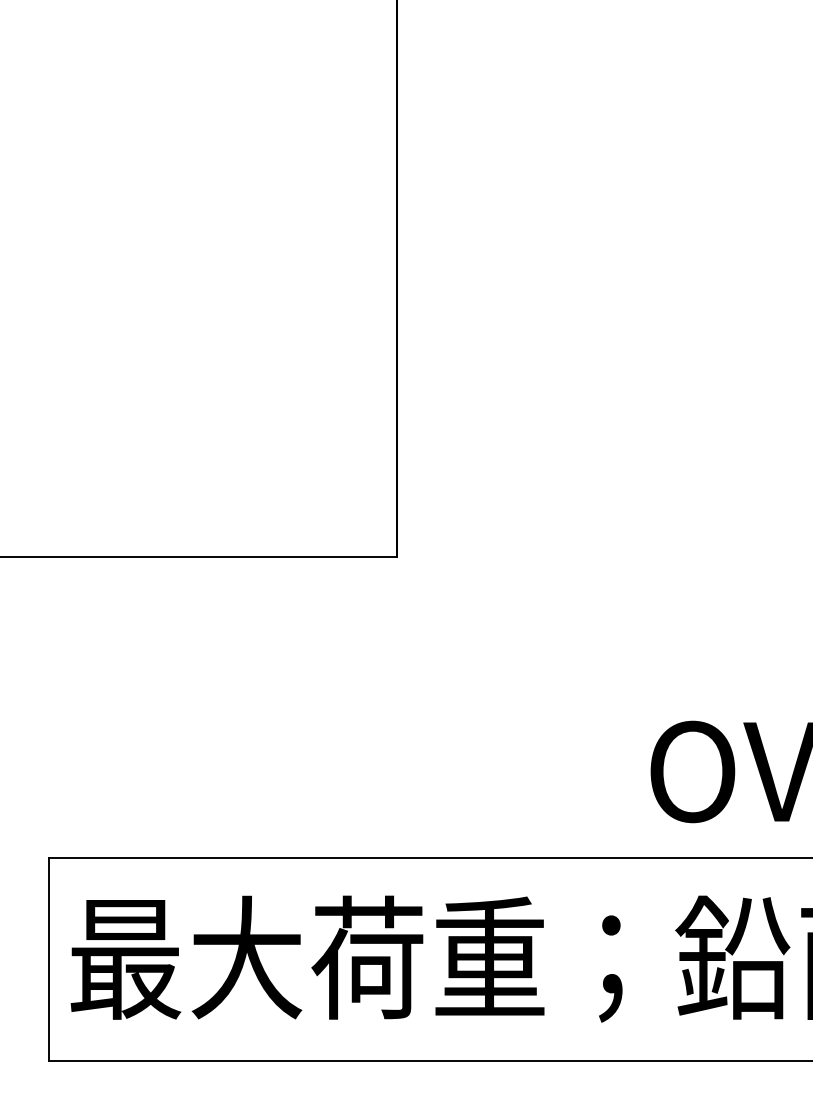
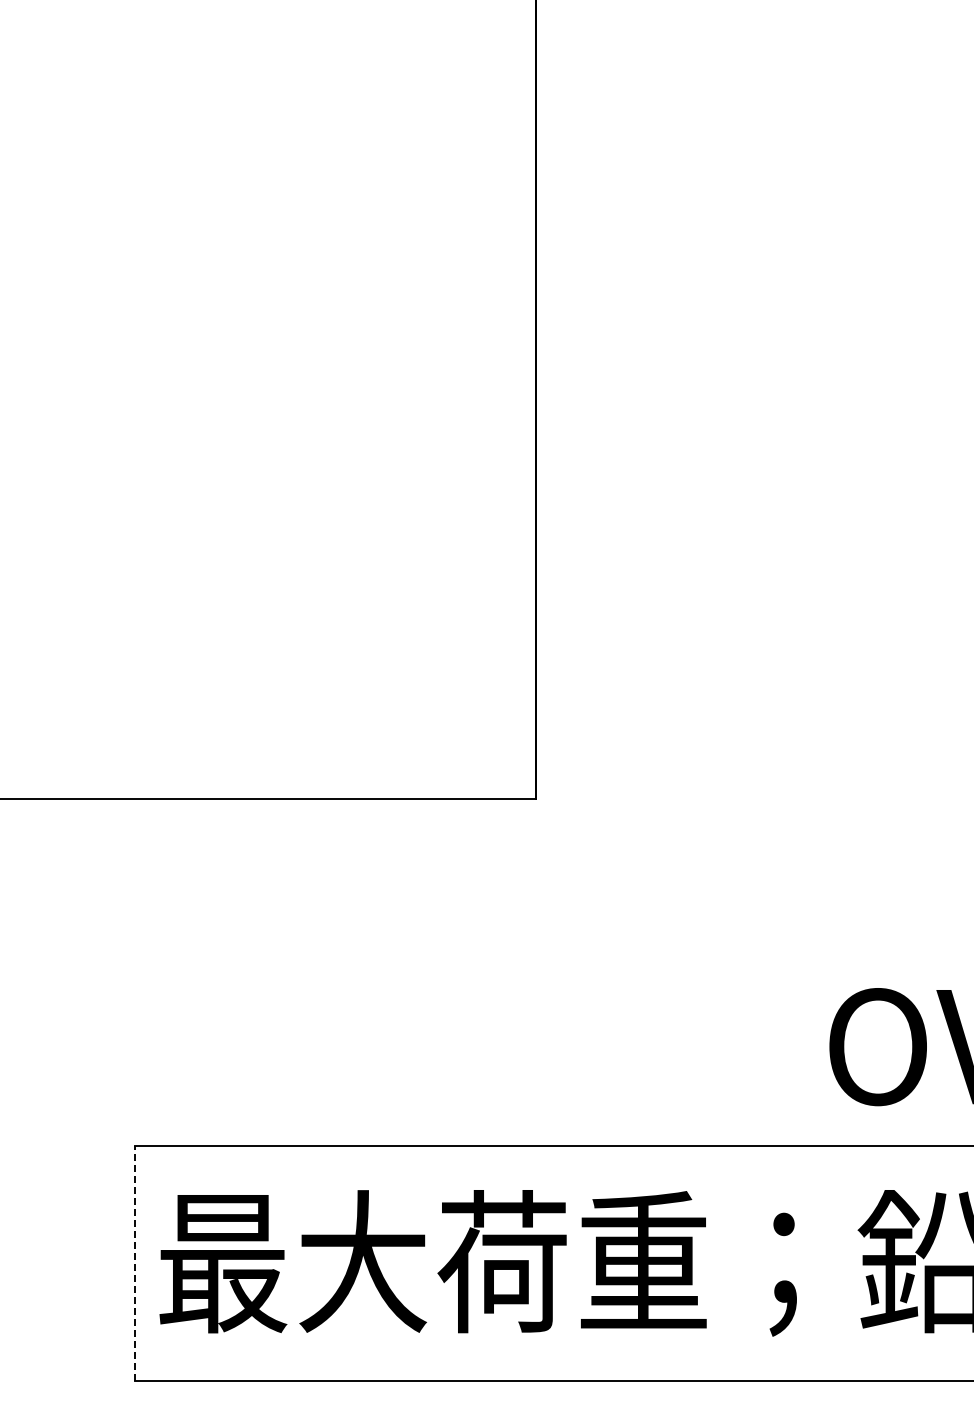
line: (49, 959) -> (134, 1263), solid -> dashed

